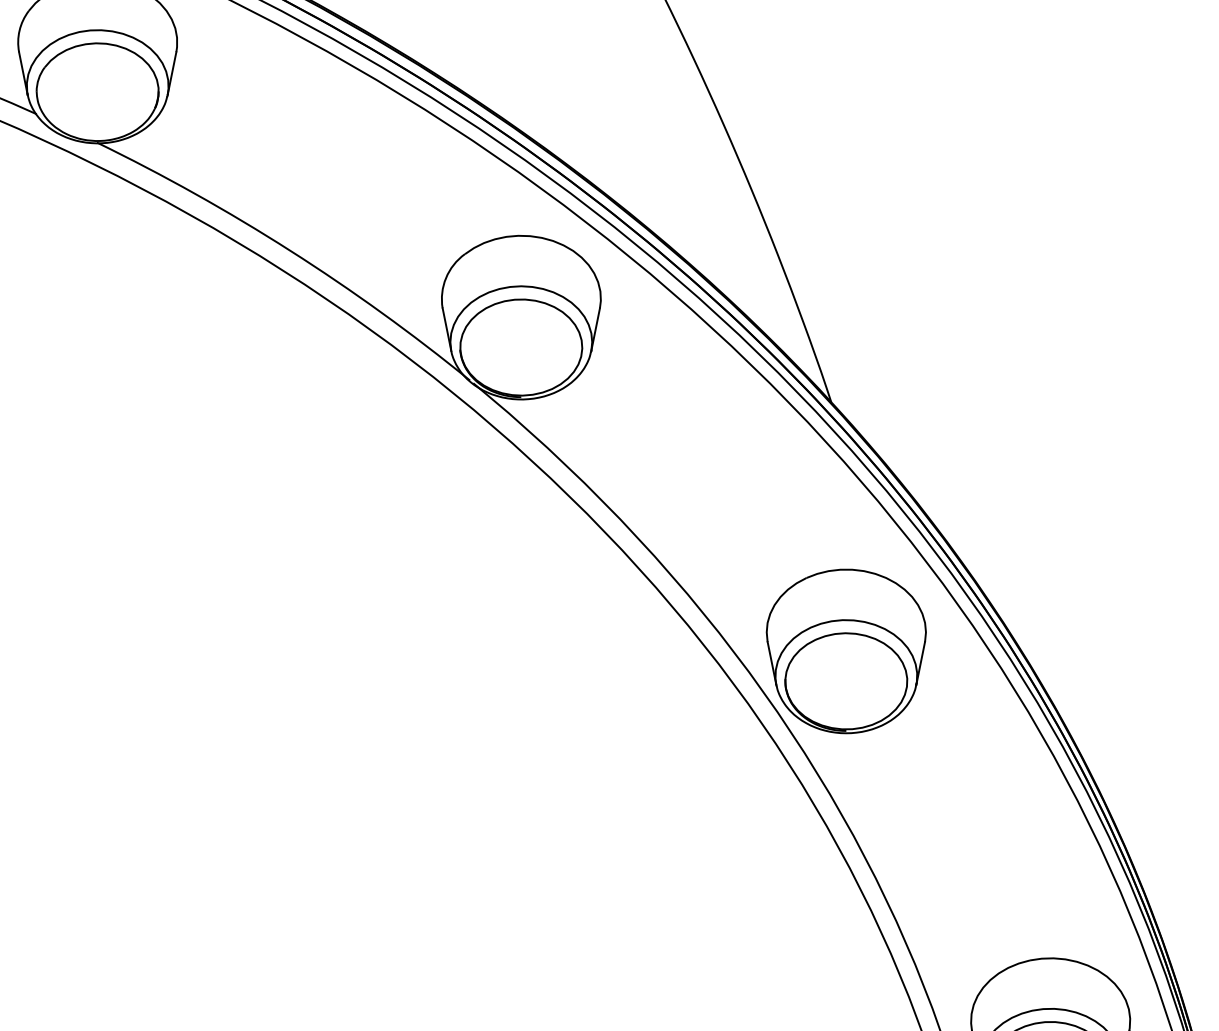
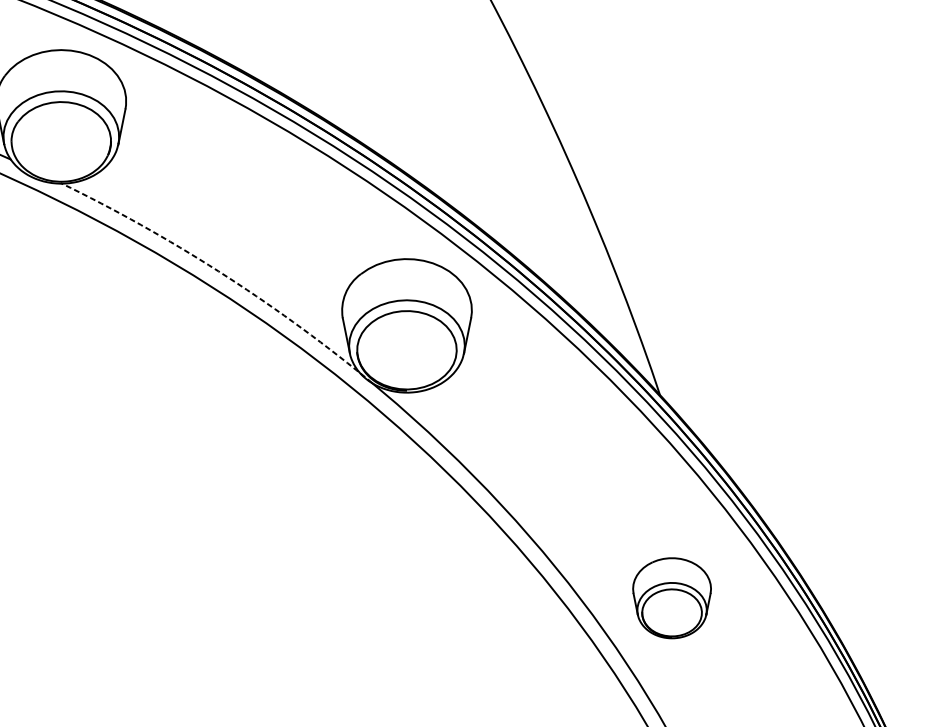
arc: (290, 250) -> (218, 271), solid -> dashed
part: (845, 651) -> (671, 598), size x0.6

